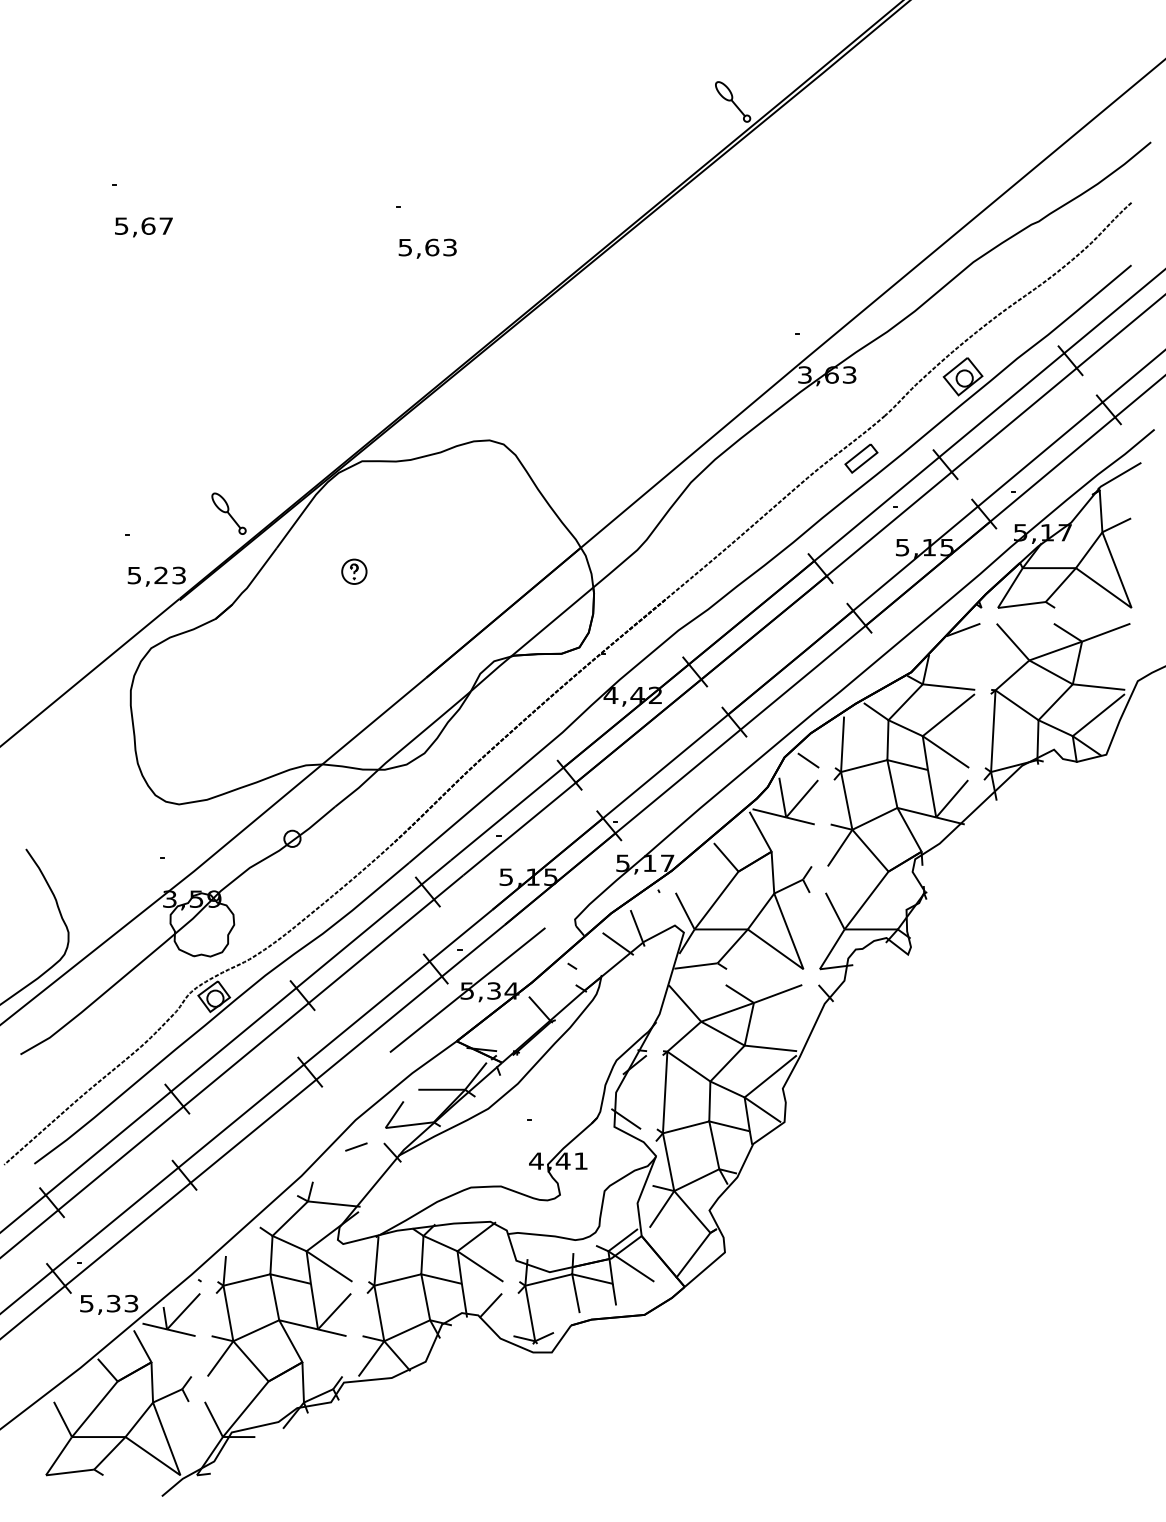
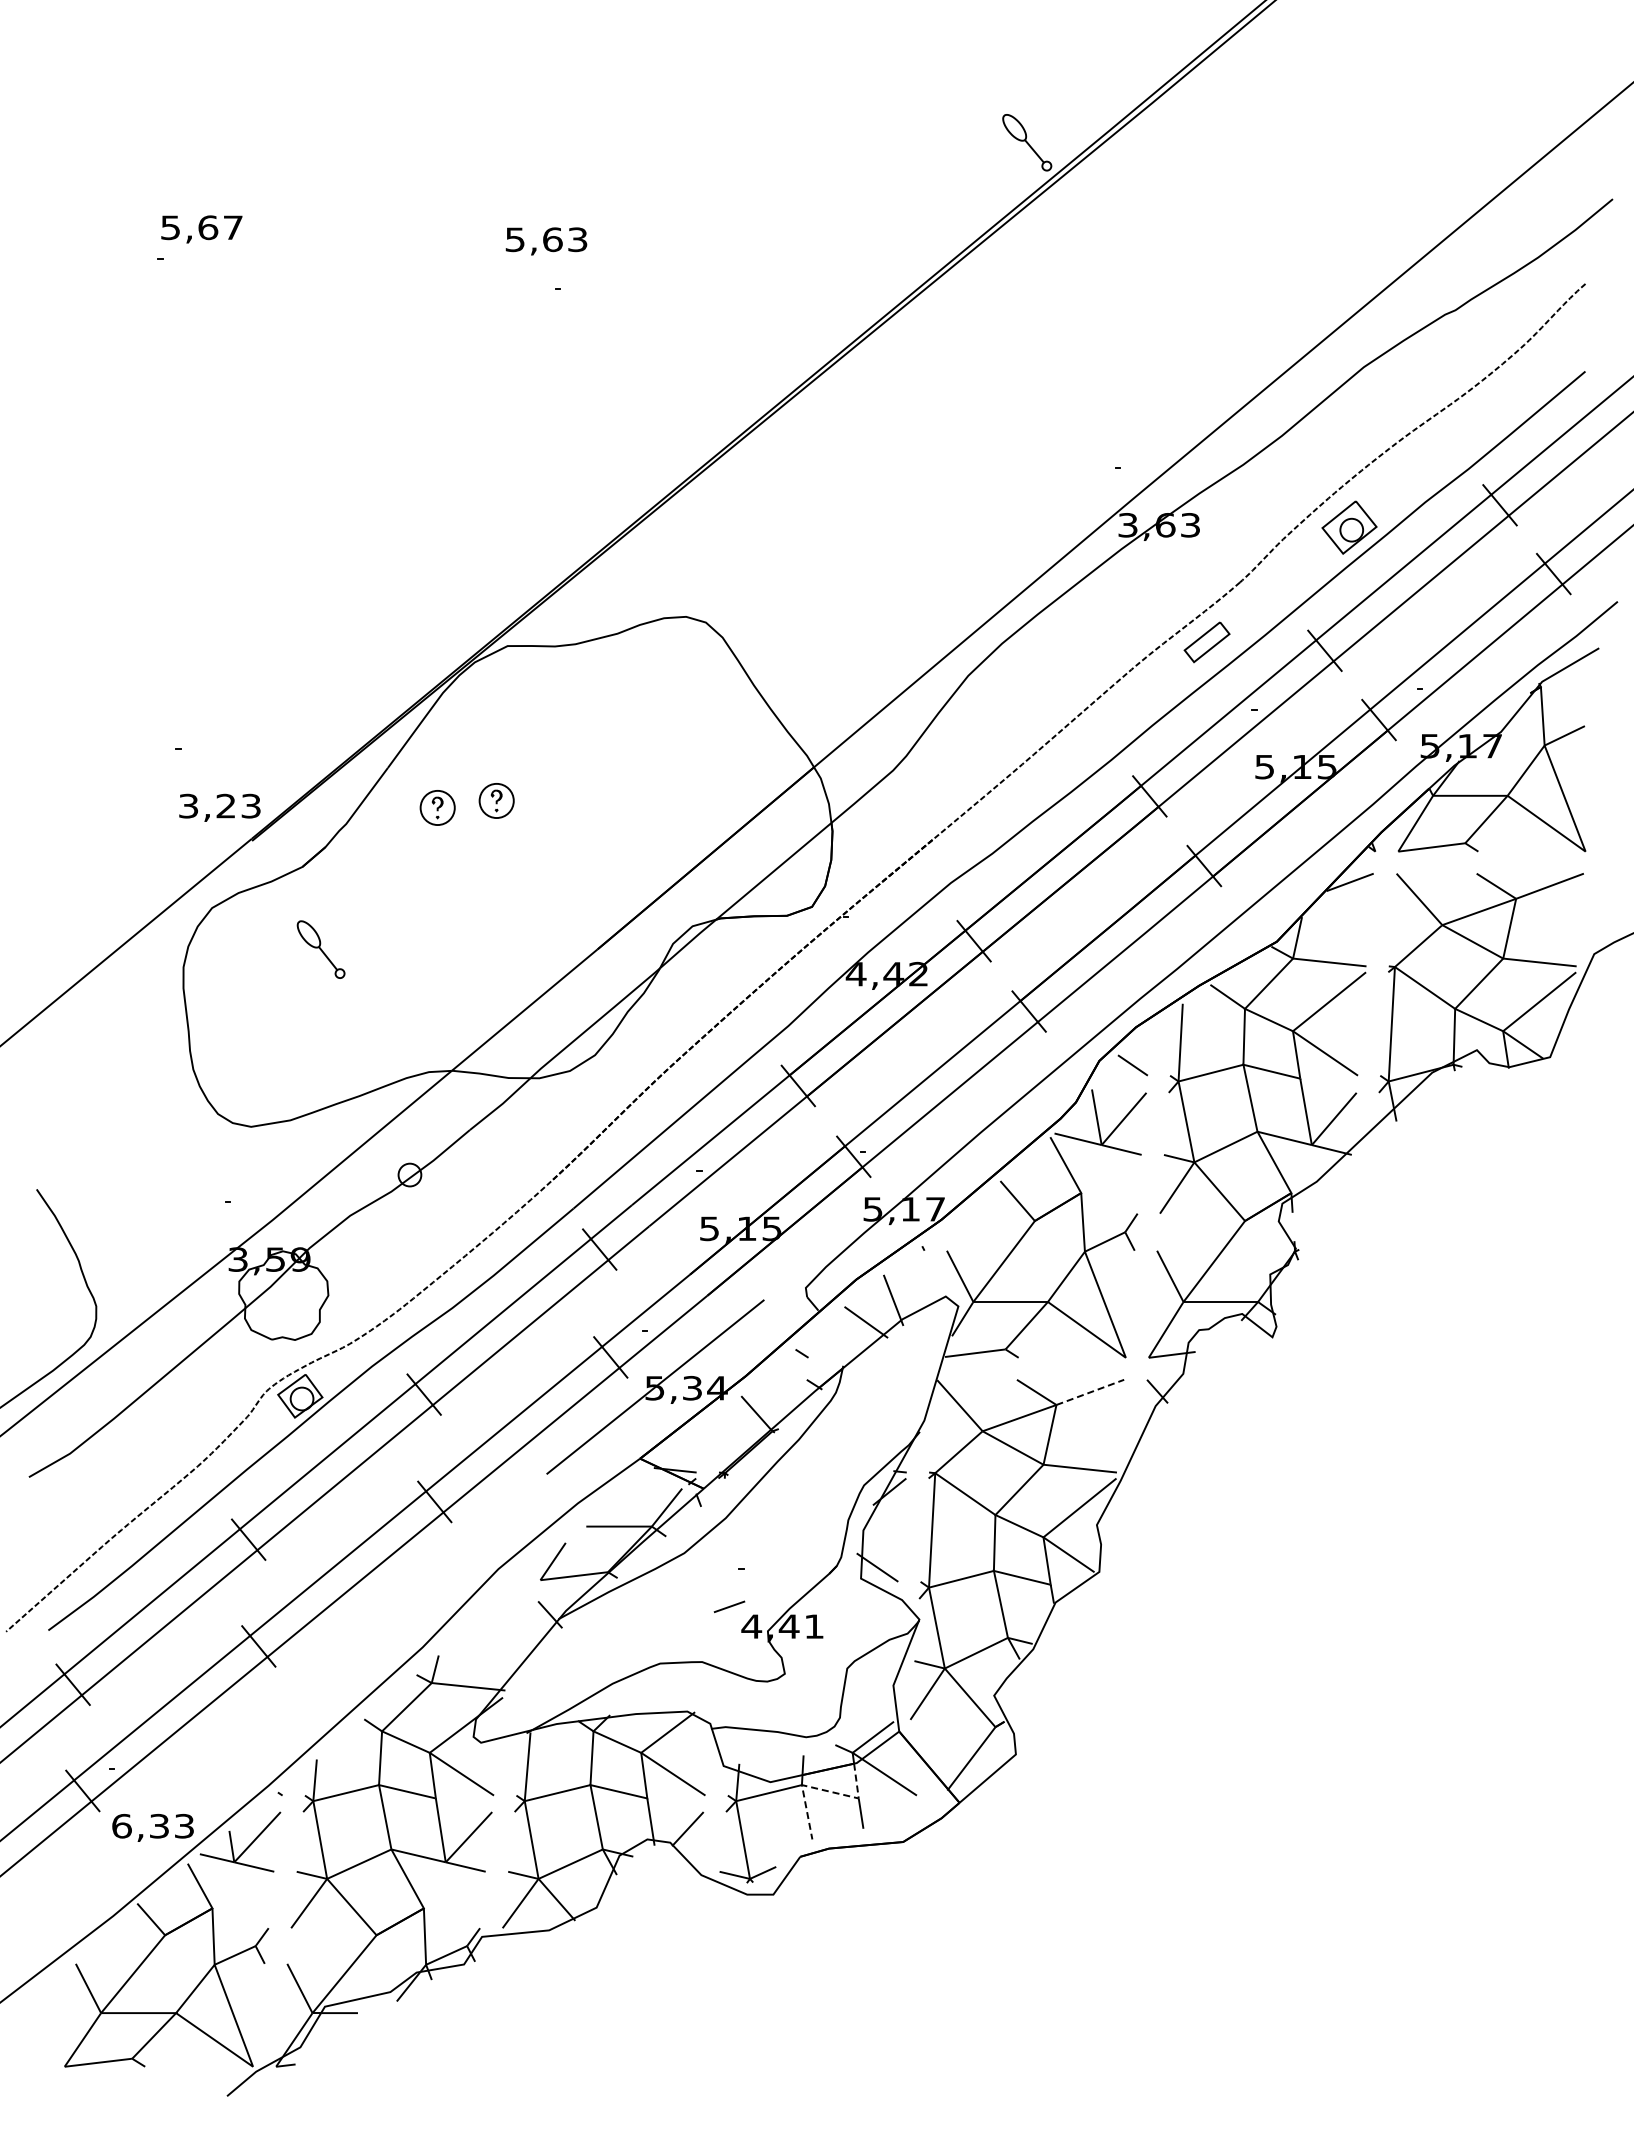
text: (143, 227) -> (201, 229), moved
text: (427, 248) -> (546, 241), moved
part: (228, 513) -> (320, 949), moved
text: (135, 575) -> (189, 805), 5,23 -> 3,23
part: (312, 576) -> (437, 807), added
line: (778, 994) -> (1090, 1392), solid -> dashed
line: (356, 1146) -> (729, 1606), moved
line: (585, 1277) -> (820, 1789), solid -> dashed
text: (86, 1303) -> (121, 1825), 5,33 -> 6,33

